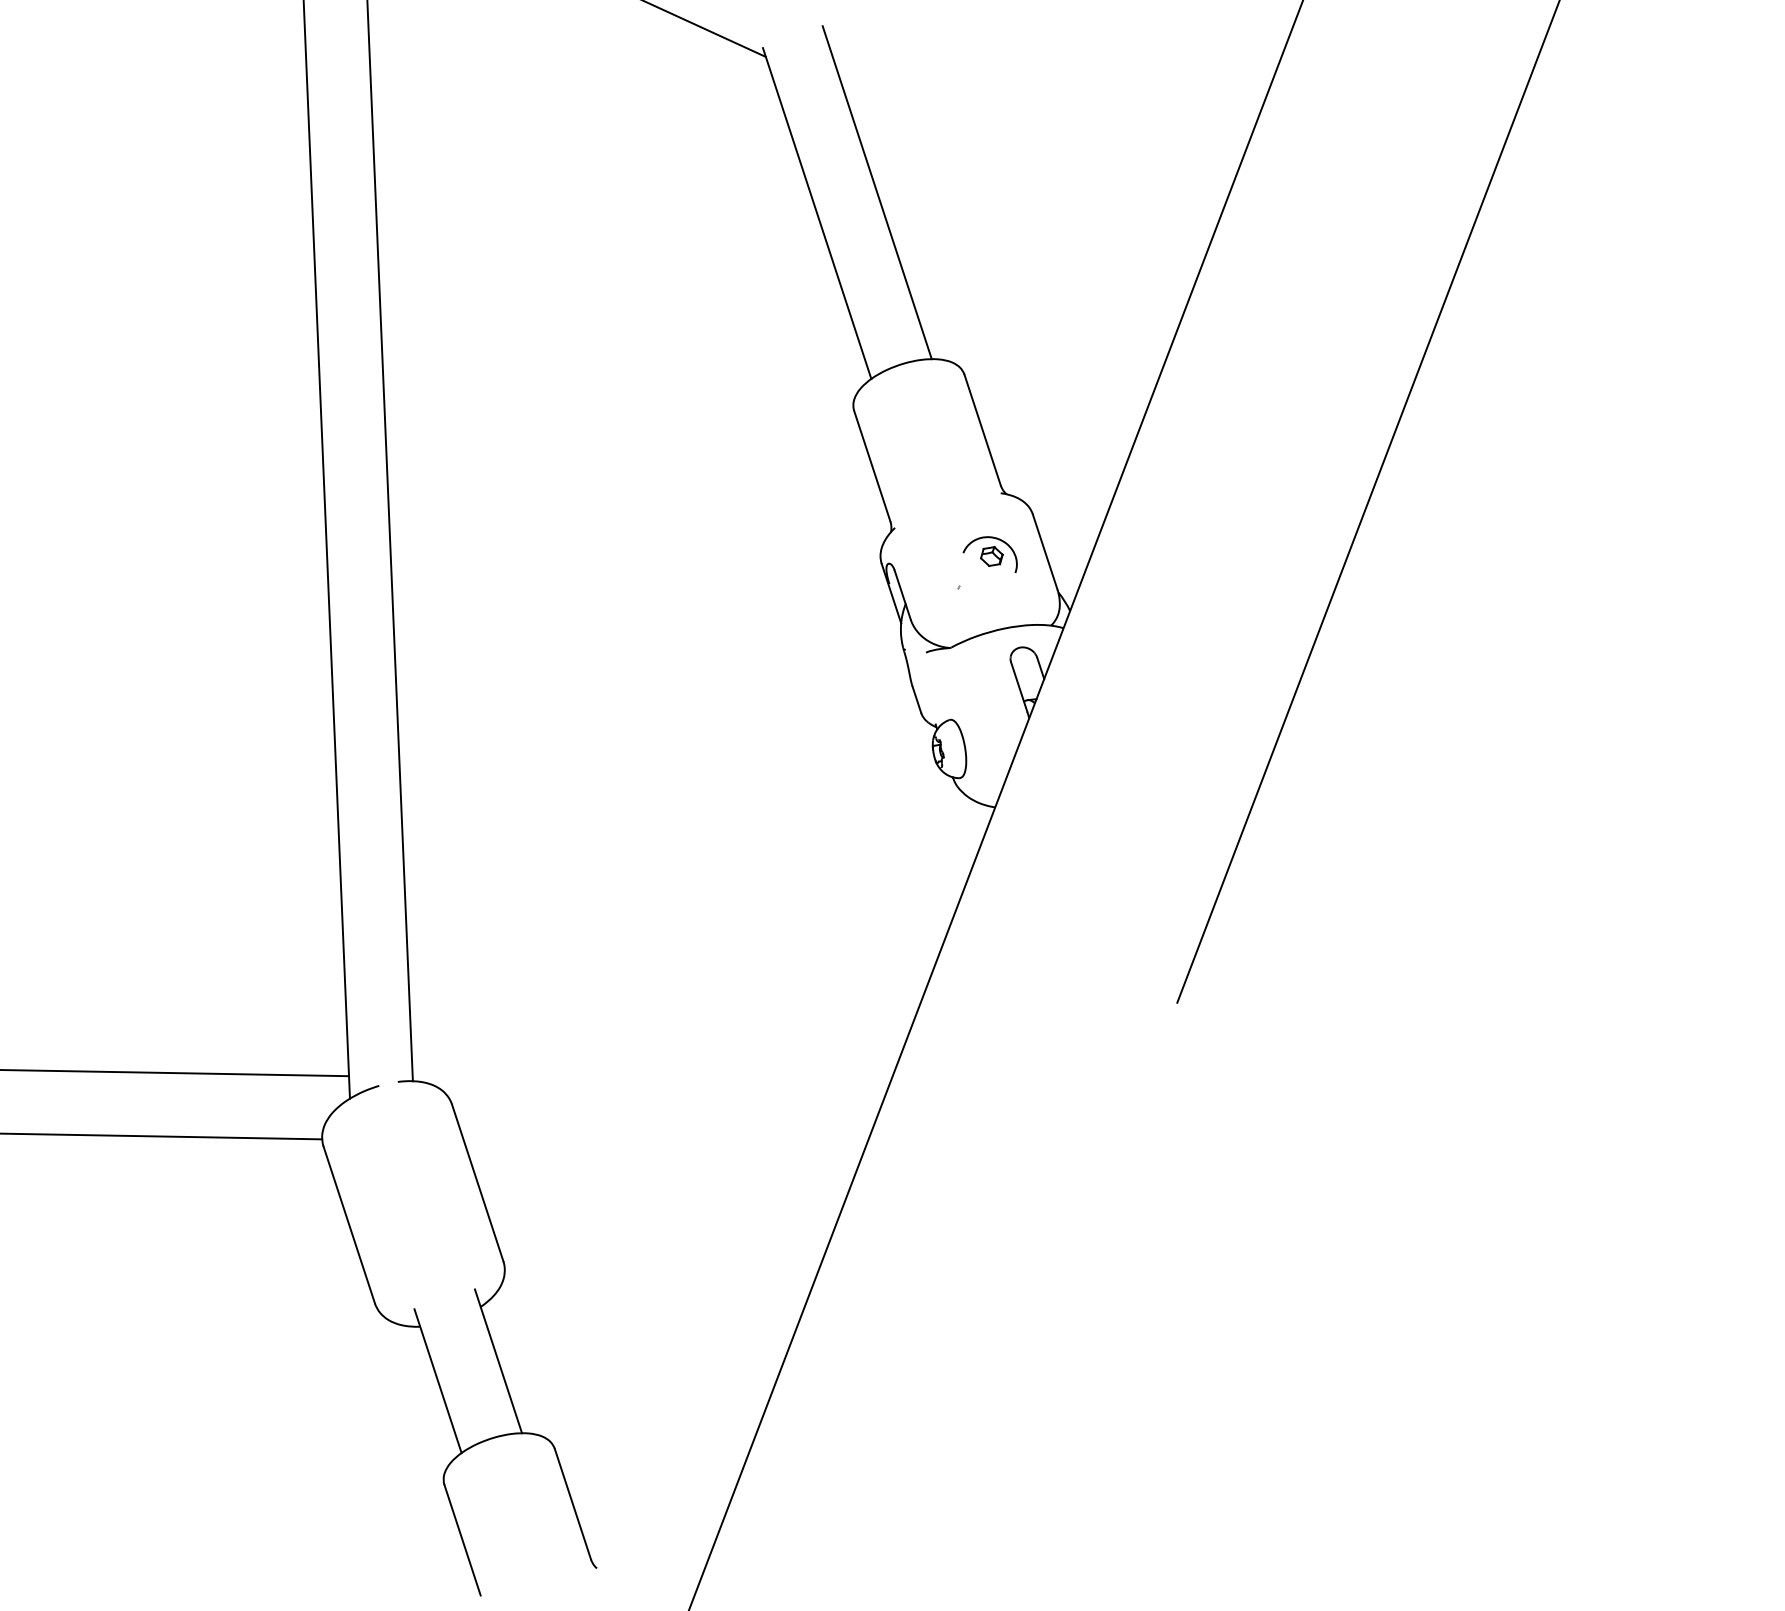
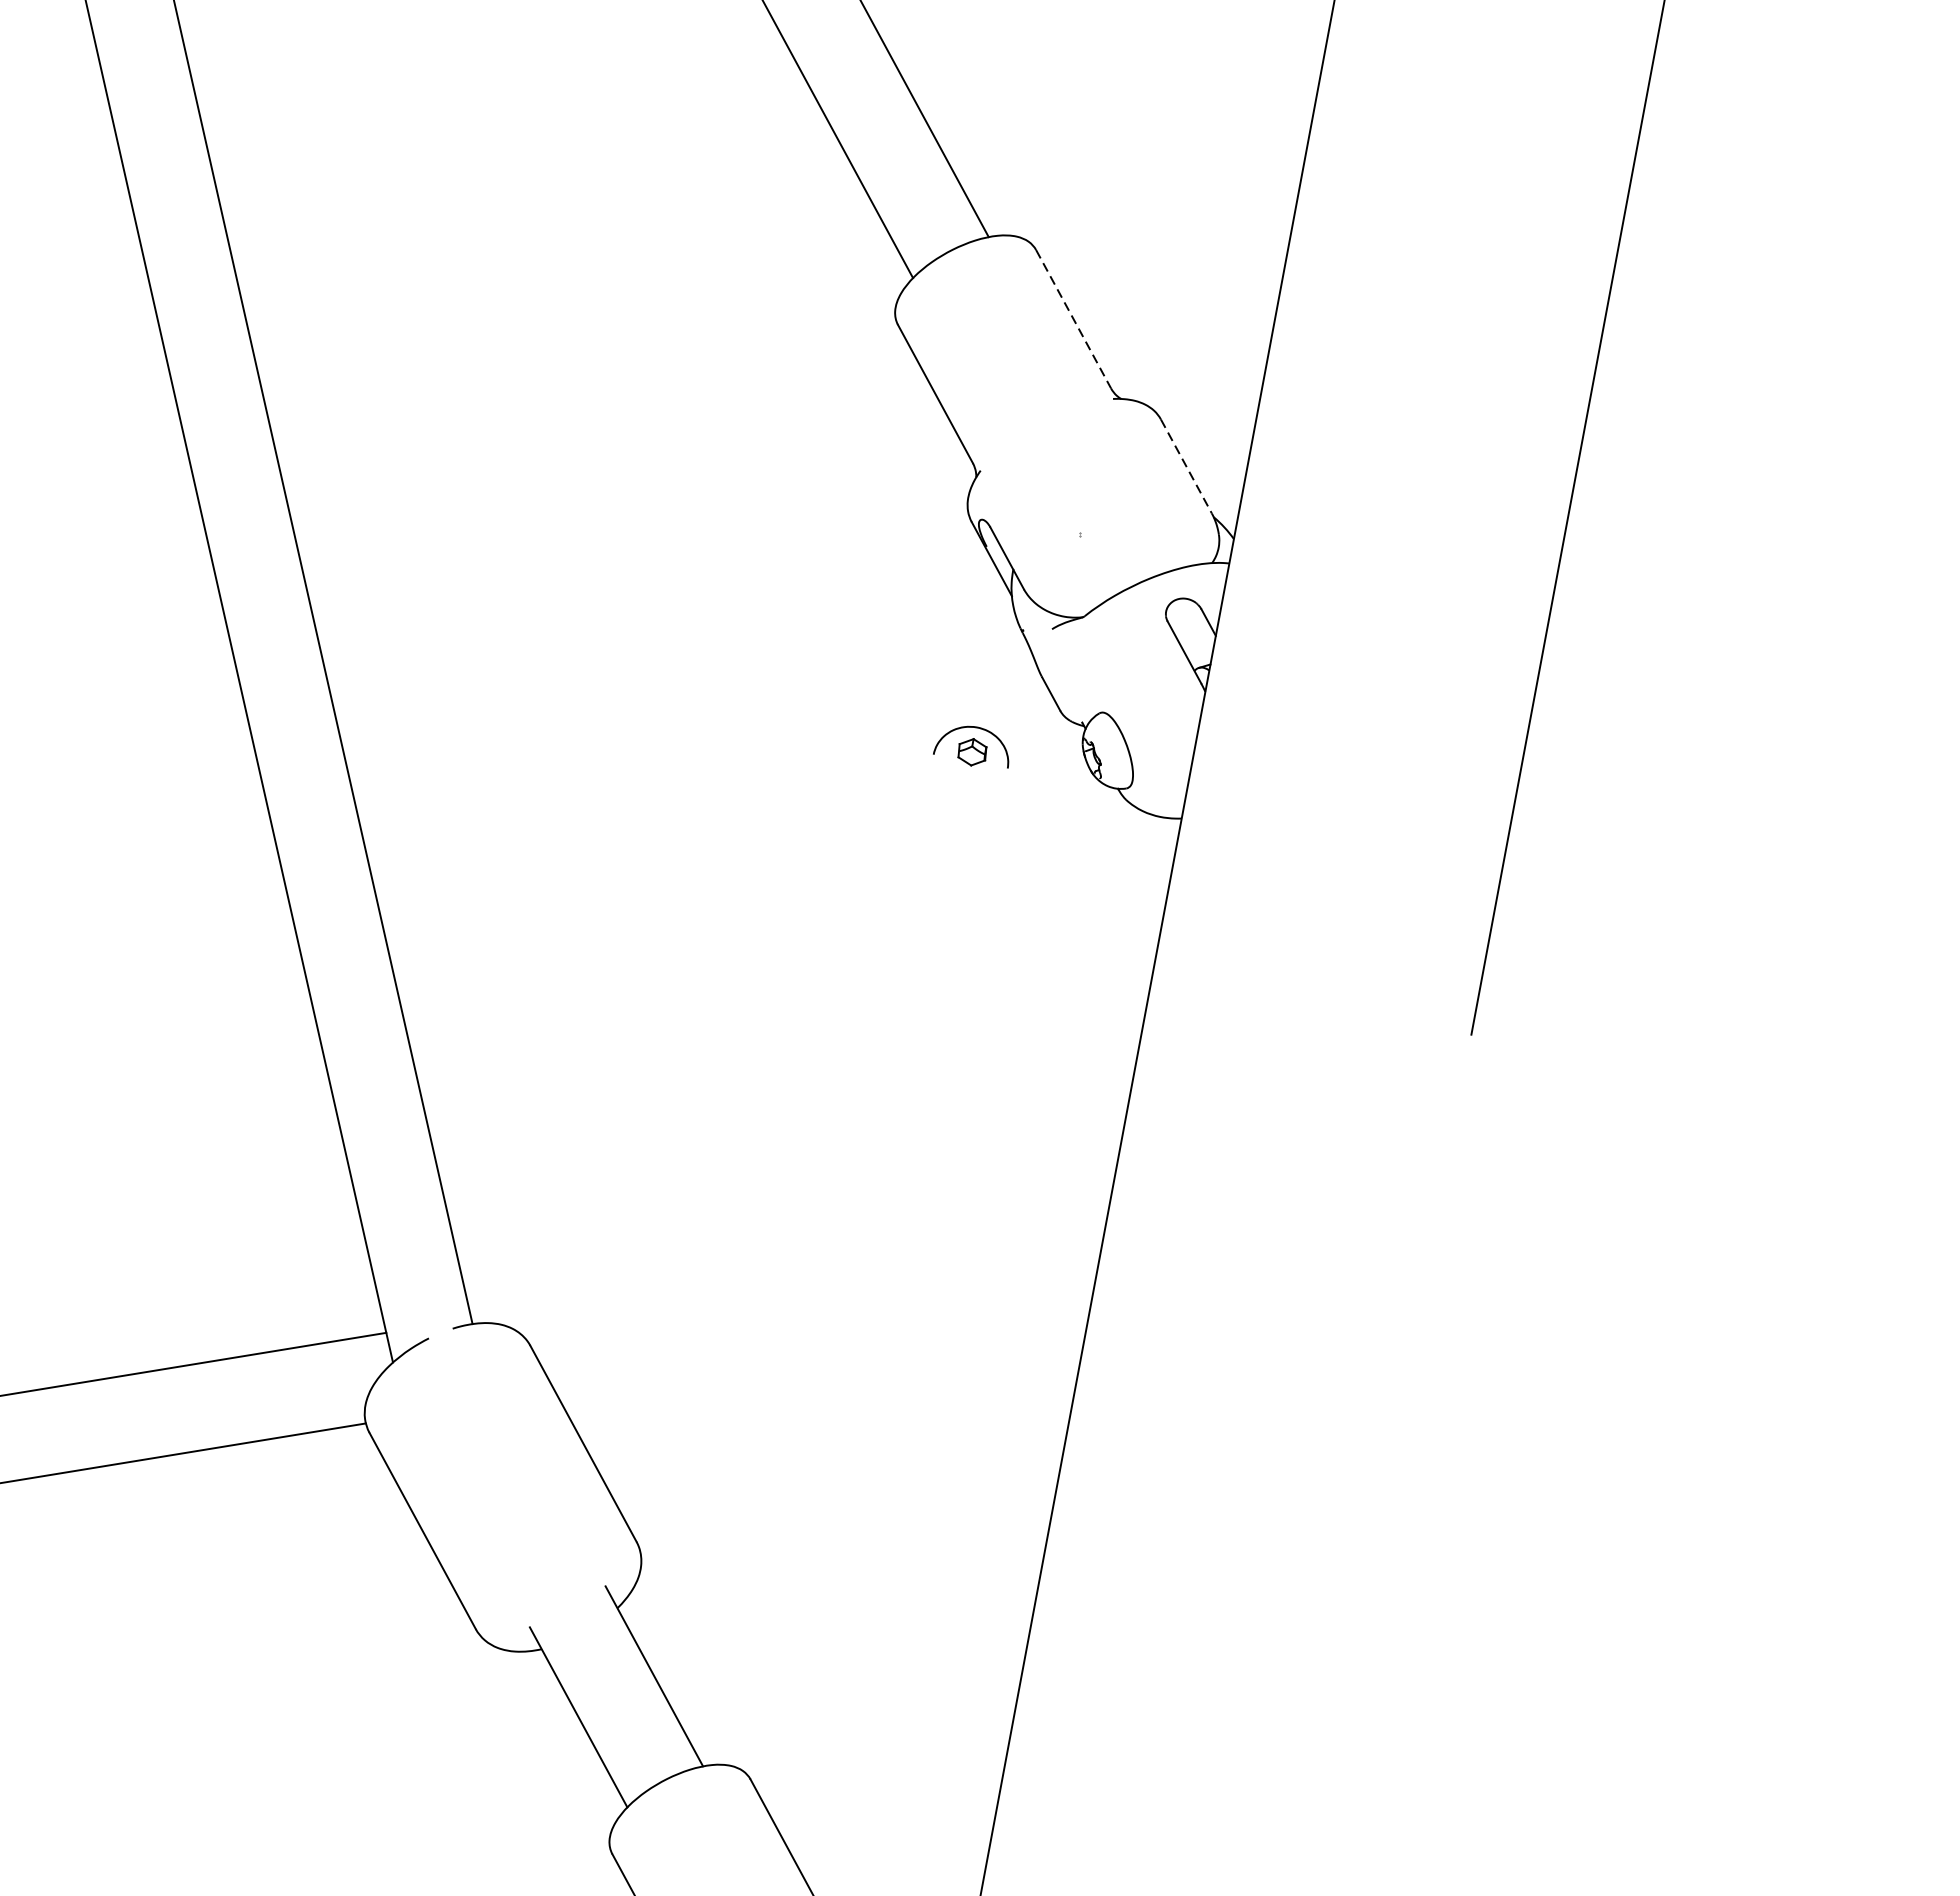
line: (982, 430) -> (1073, 319), solid -> dashed
line: (1045, 552) -> (1186, 467), solid -> dashed
part: (989, 554) -> (968, 750), moved

